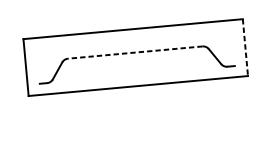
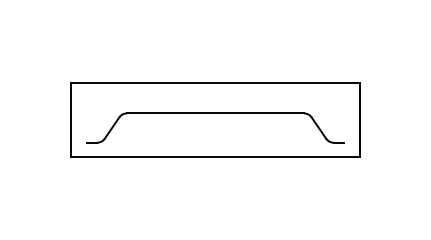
line: (245, 48) -> (359, 120), dashed -> solid
line: (135, 52) -> (215, 113), dashed -> solid

